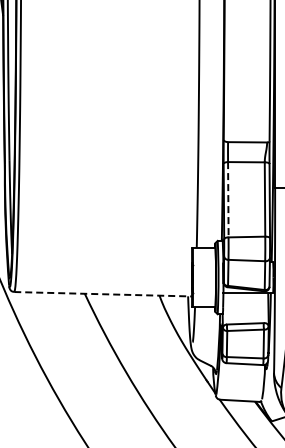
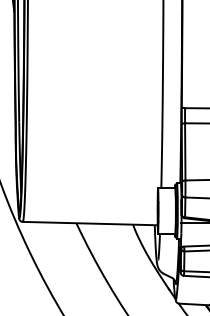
line: (228, 199) -> (185, 151), dashed -> solid
line: (103, 294) -> (90, 223), dashed -> solid

